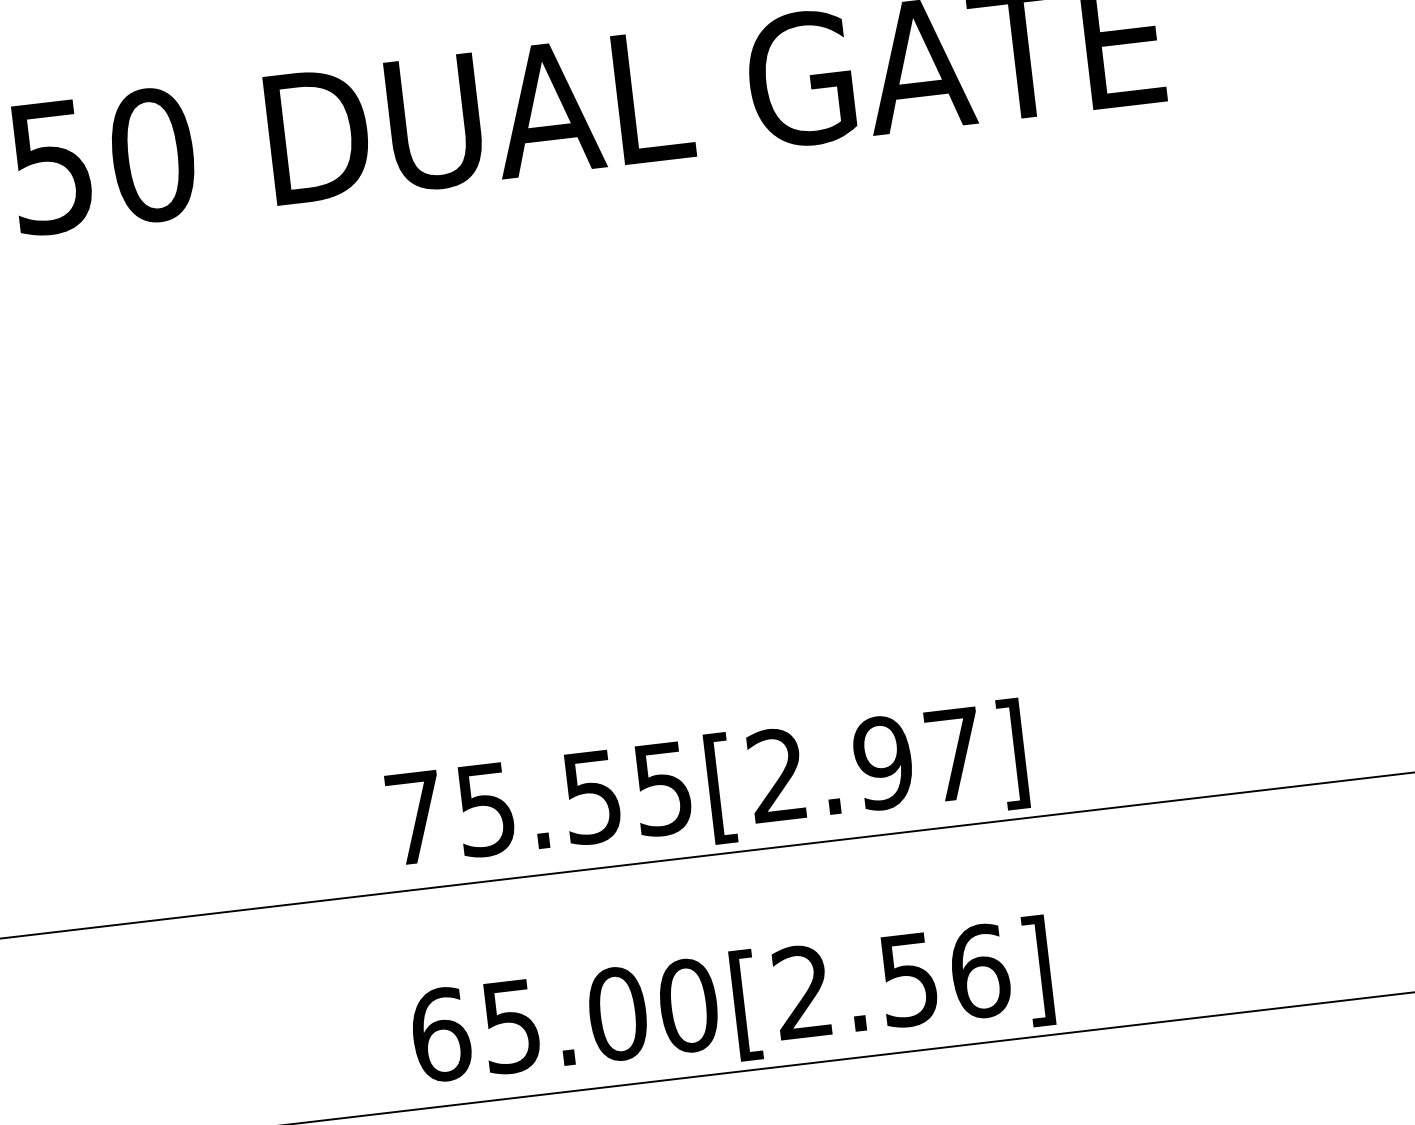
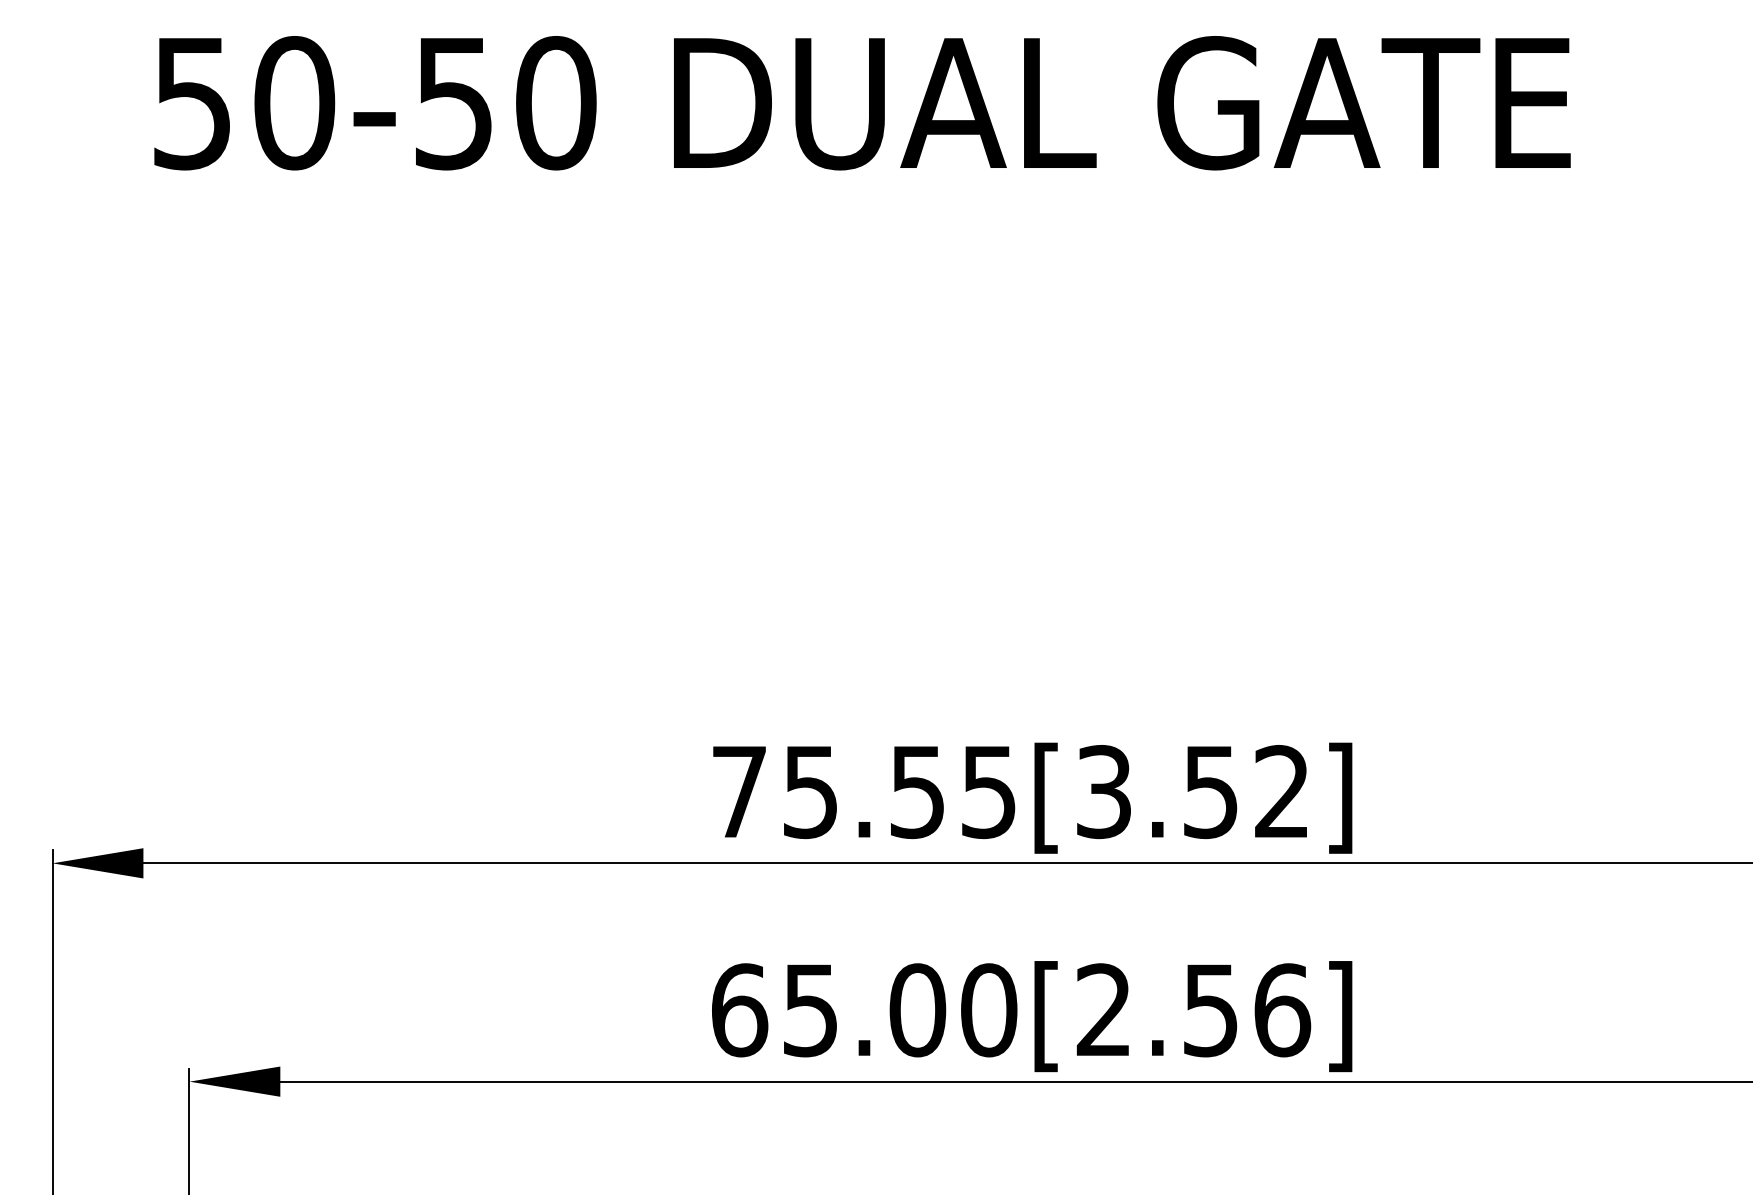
text: (865, 765) -> (1192, 792), 75.55[2.97] -> 75.55[3.52]

